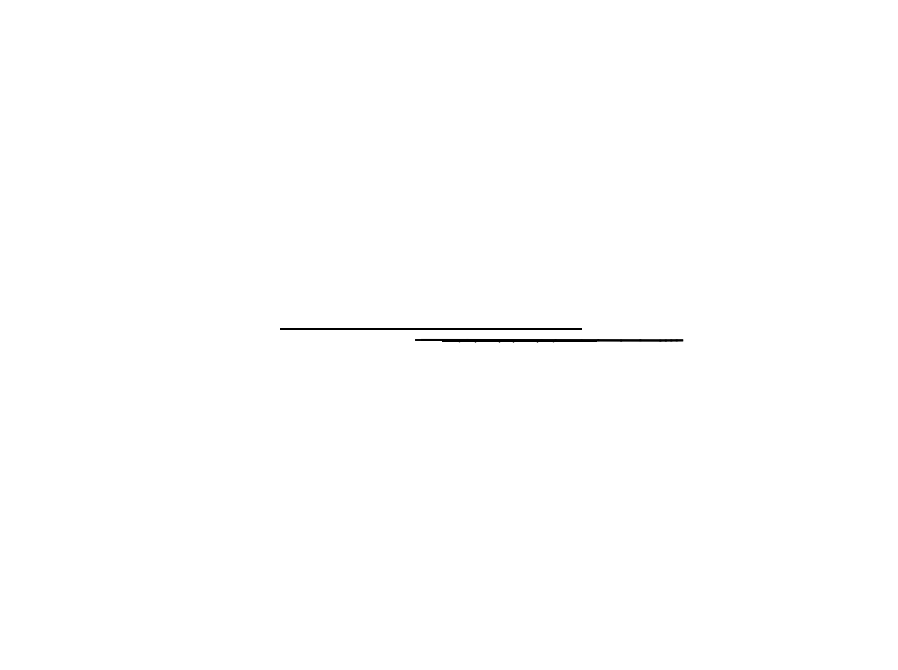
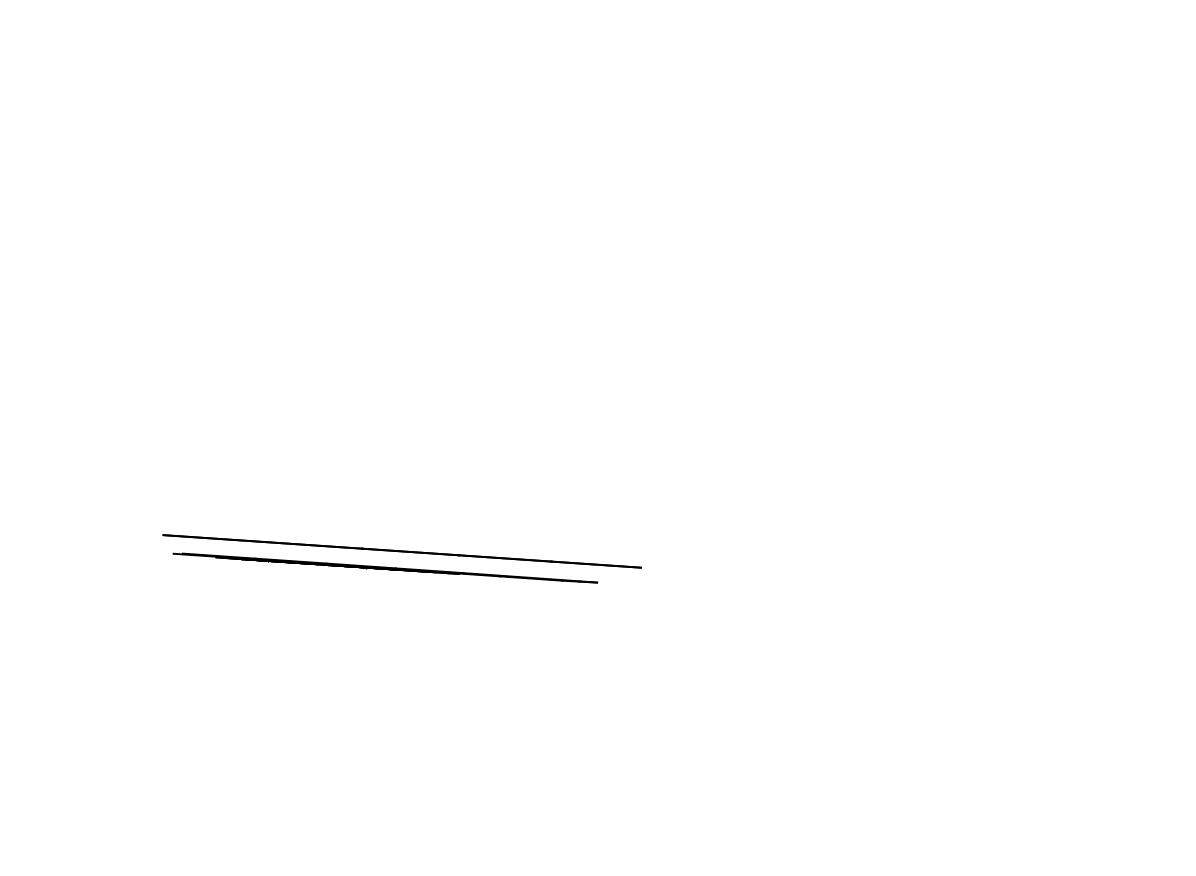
line: (549, 340) -> (385, 568), moved

